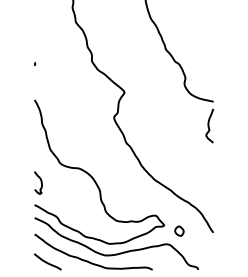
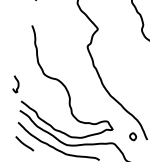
curve: (40, 182) -> (17, 84), moved
part: (179, 230) -> (133, 136), moved

